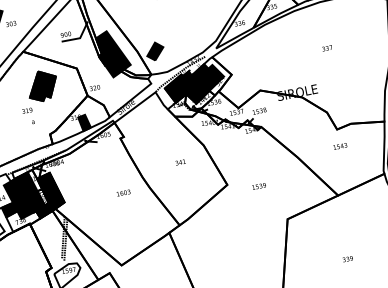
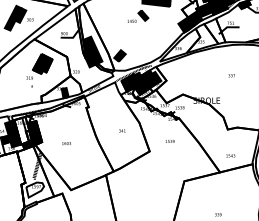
text: (339, 145) -> (230, 155), moved
text: (258, 186) -> (169, 141), moved
fill: (30, 191) -> (21, 130), removed
text: (123, 193) -> (66, 143), moved

